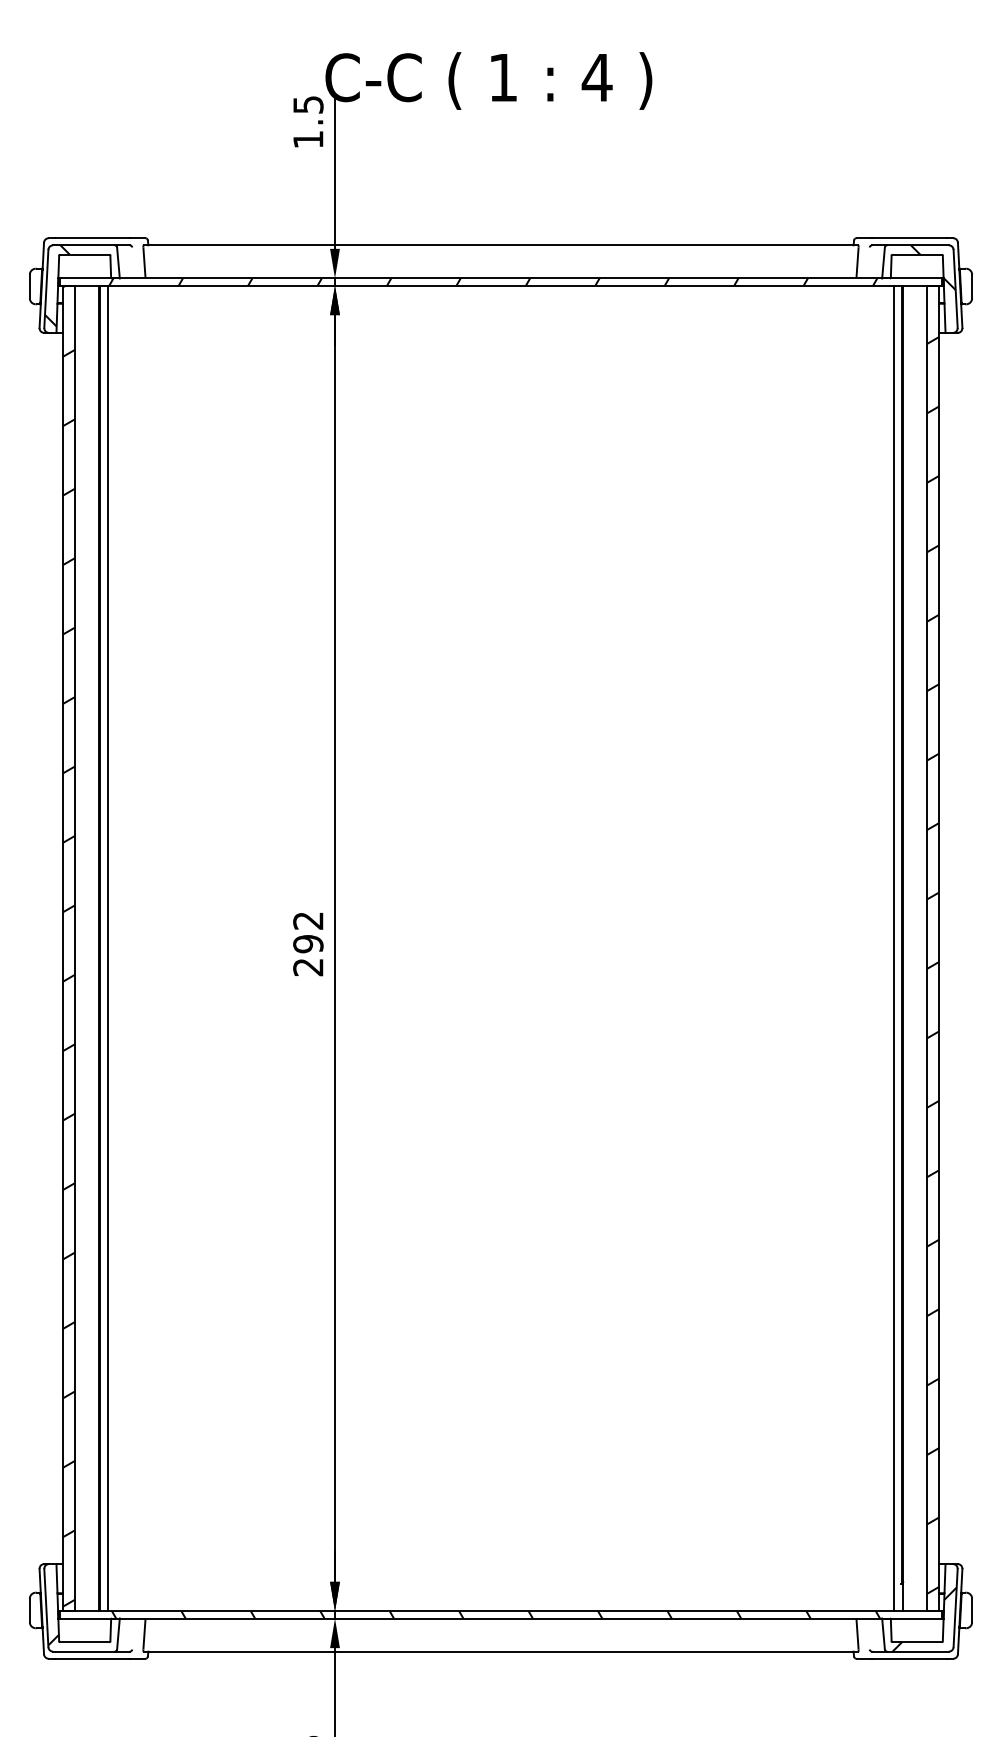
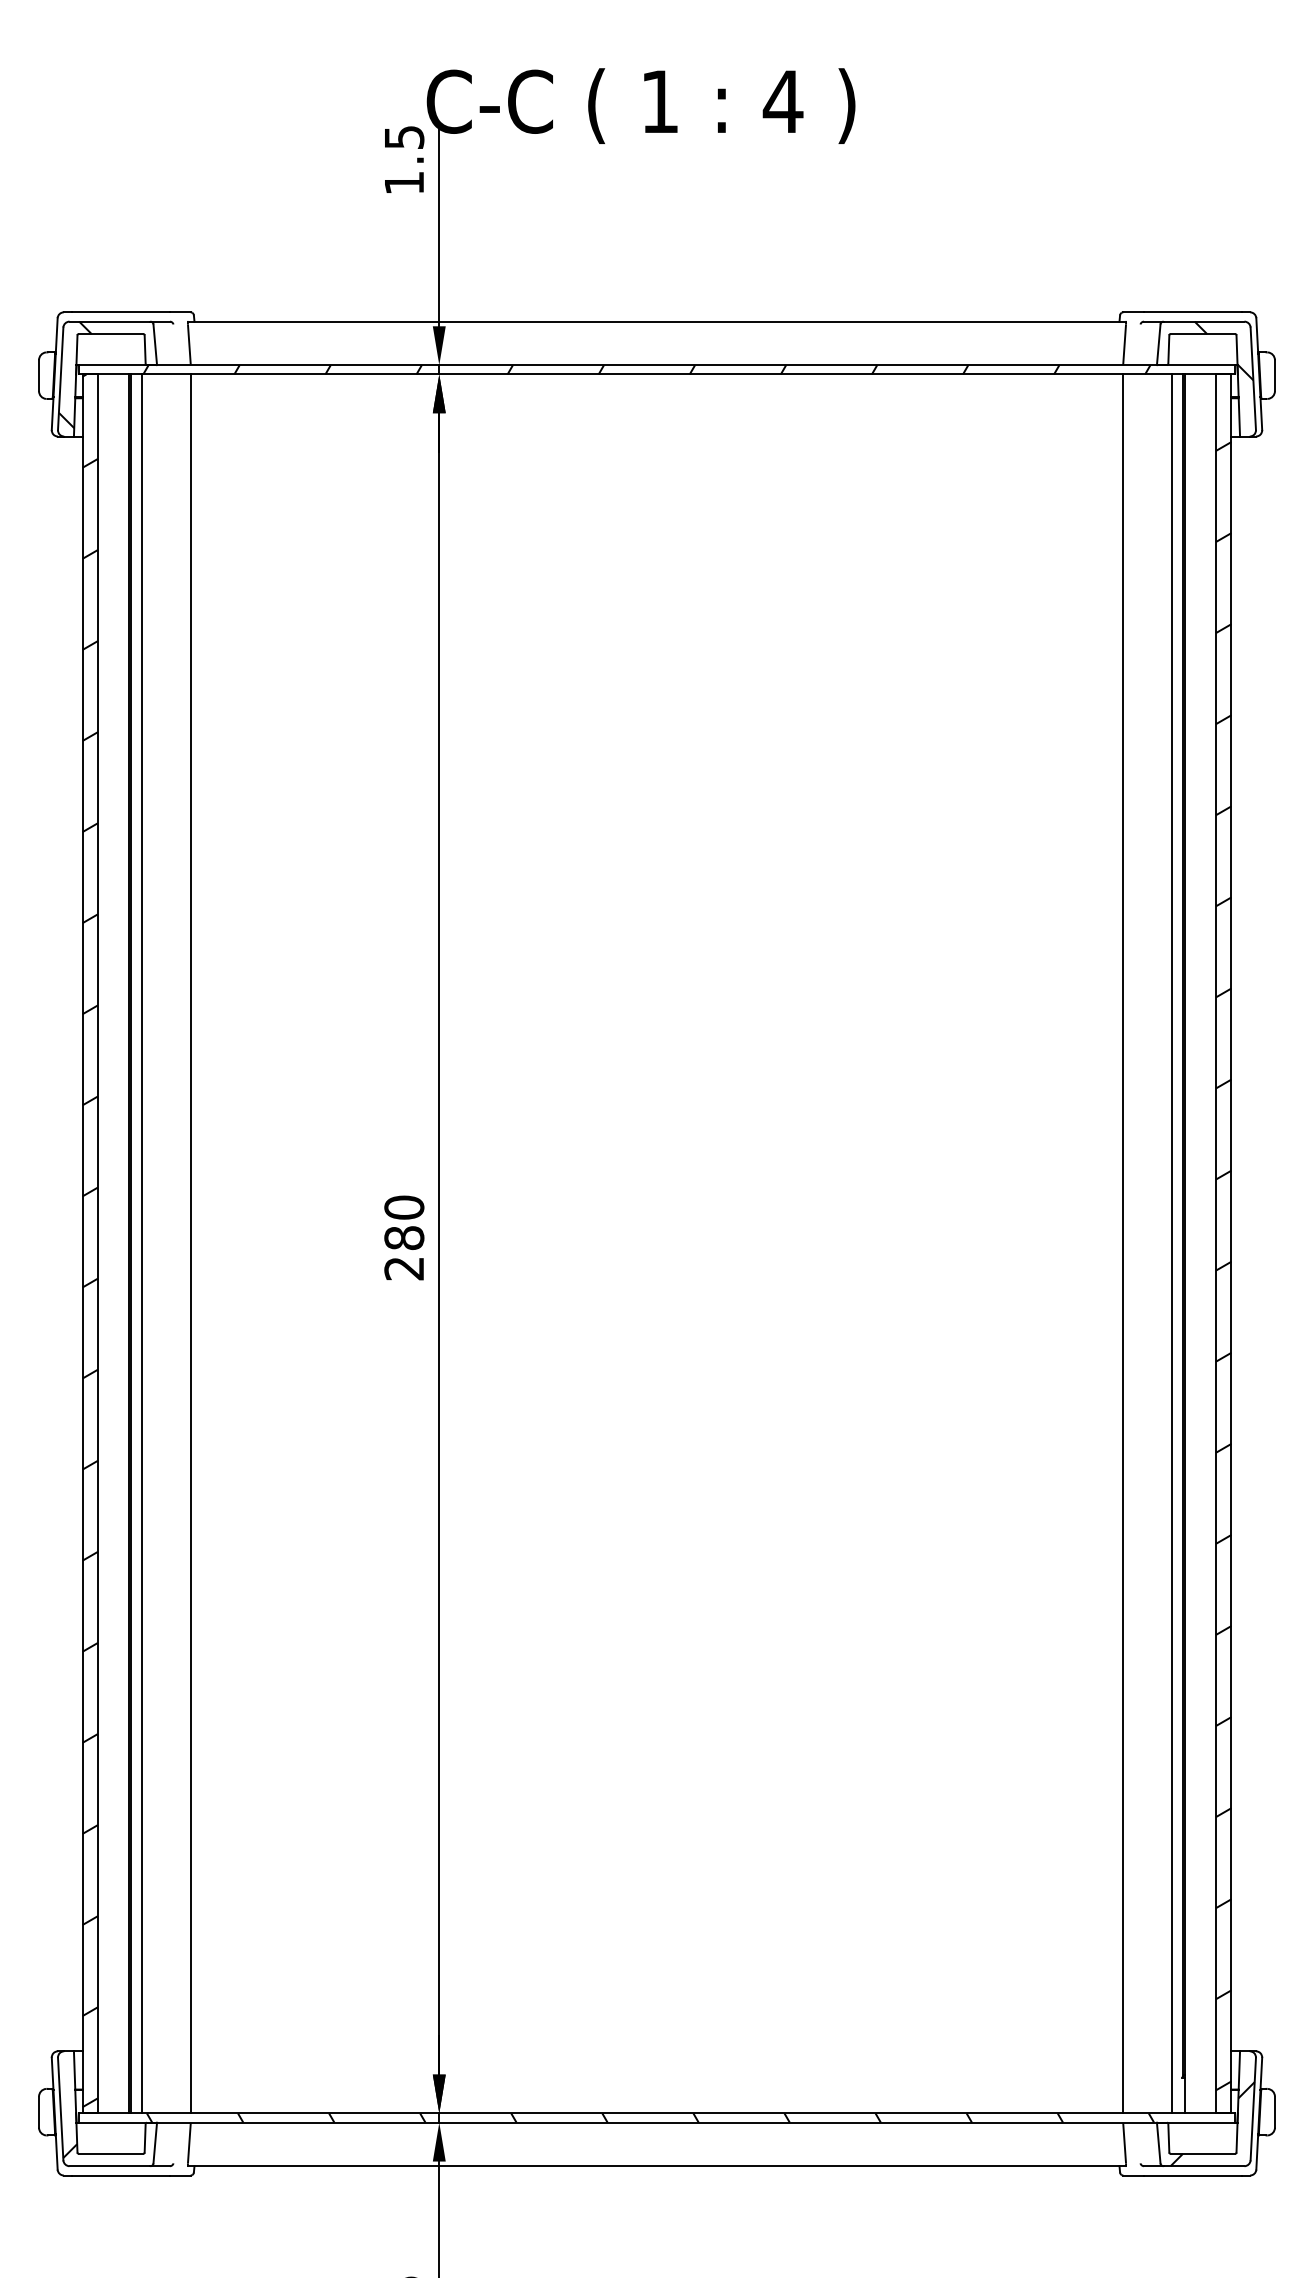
text: (308, 932) -> (404, 1222), 292 -> 280
line: (145, 948) -> (190, 1243), added
line: (856, 948) -> (1123, 1243), added

